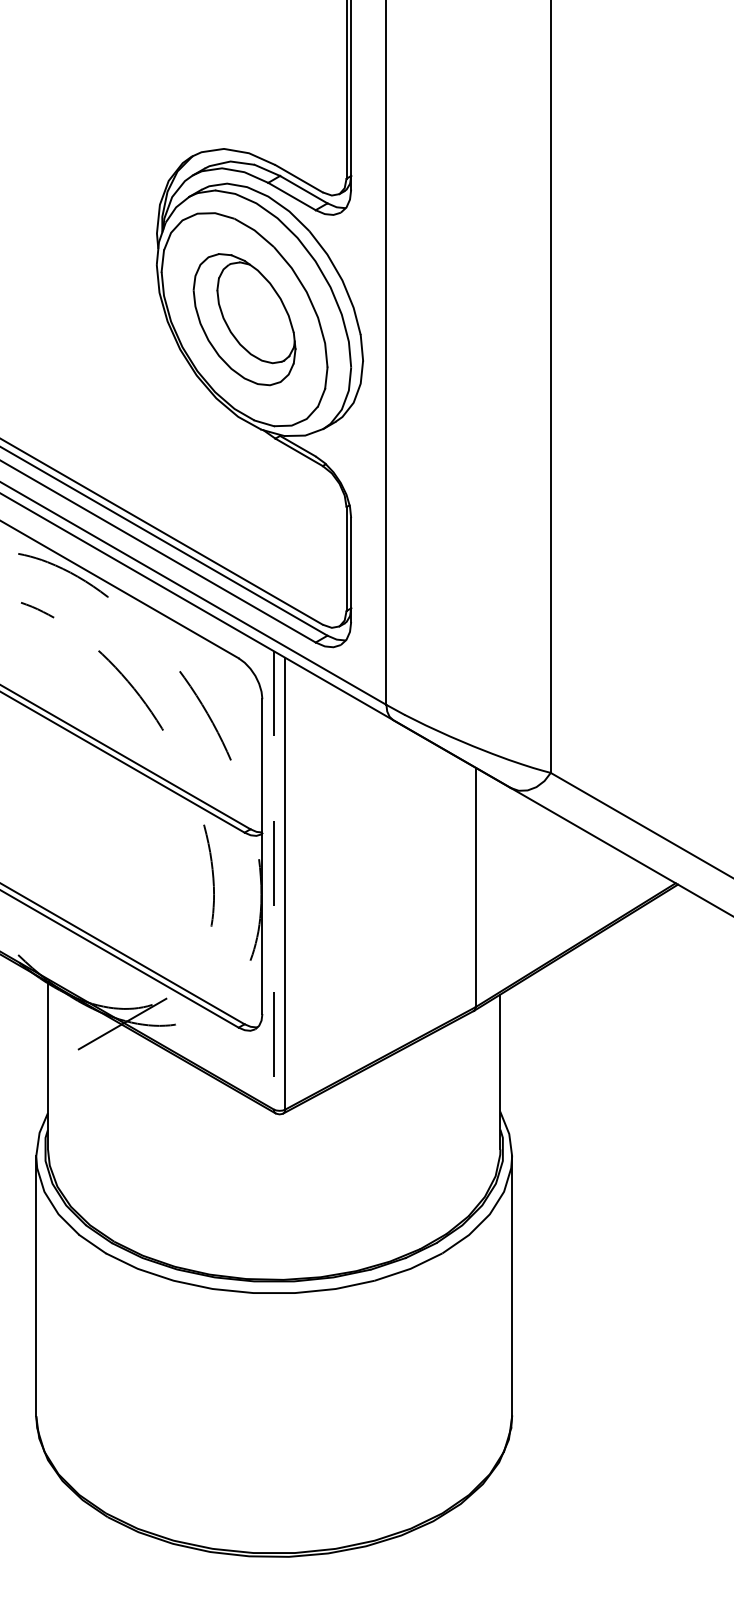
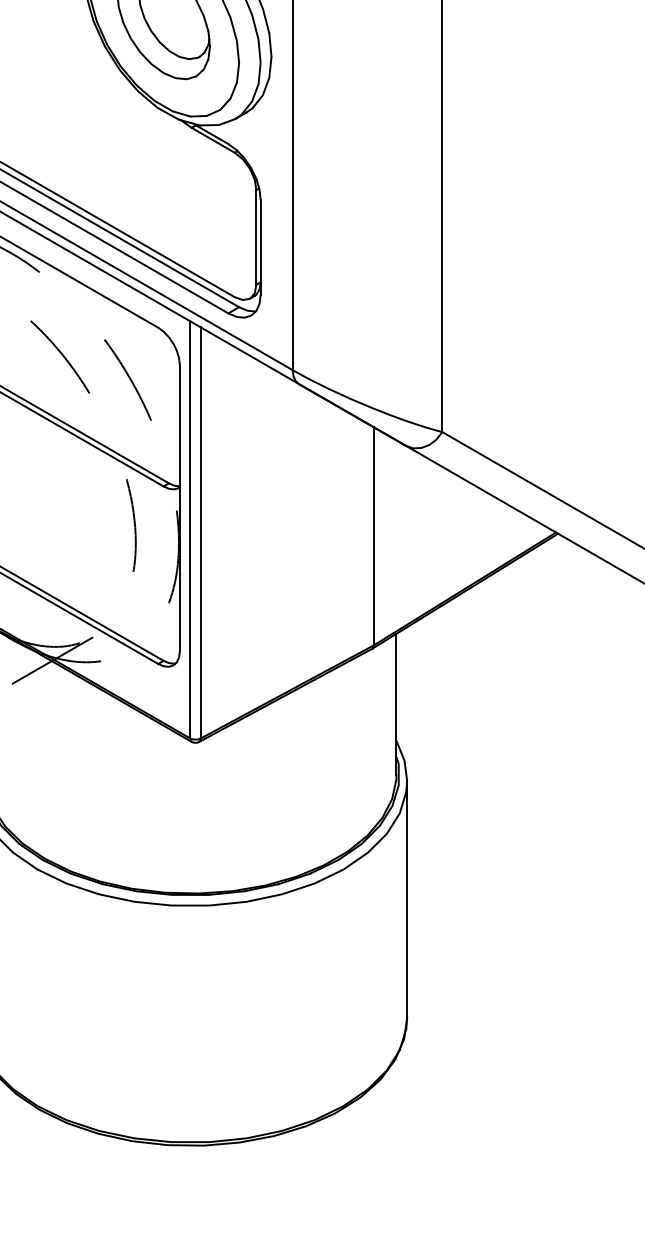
line: (273, 880) -> (189, 530), dashed -> solid

